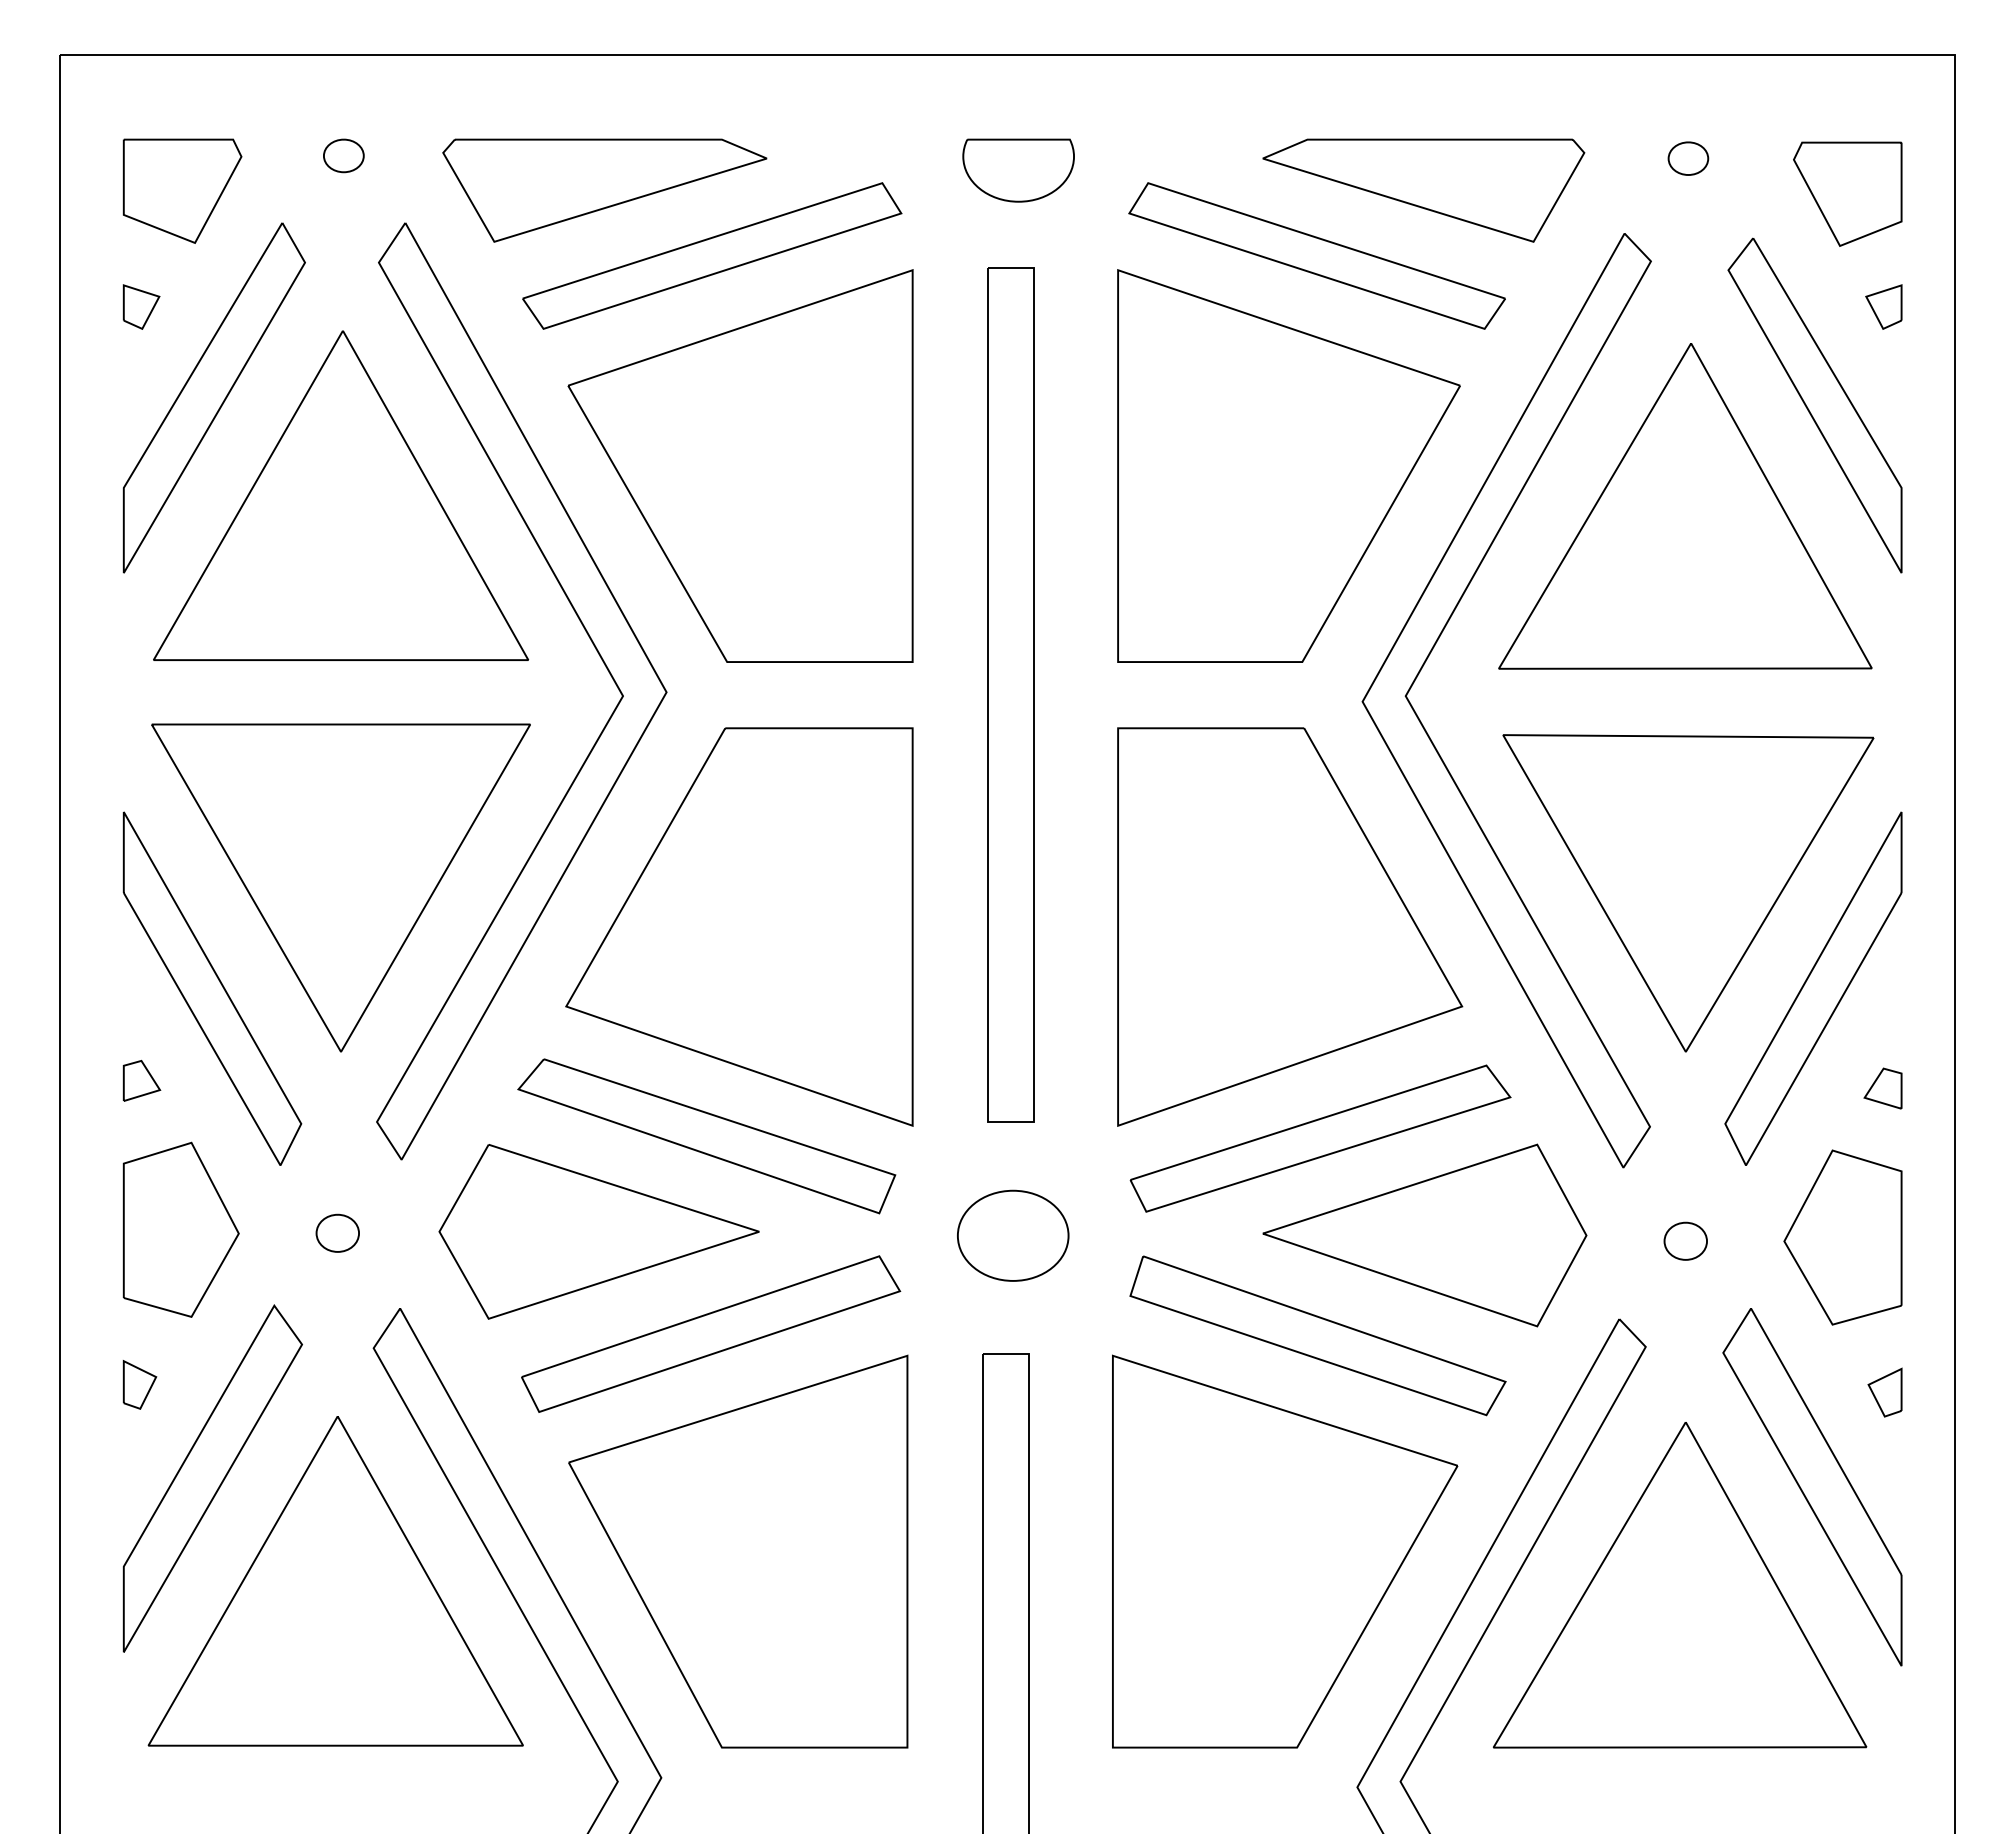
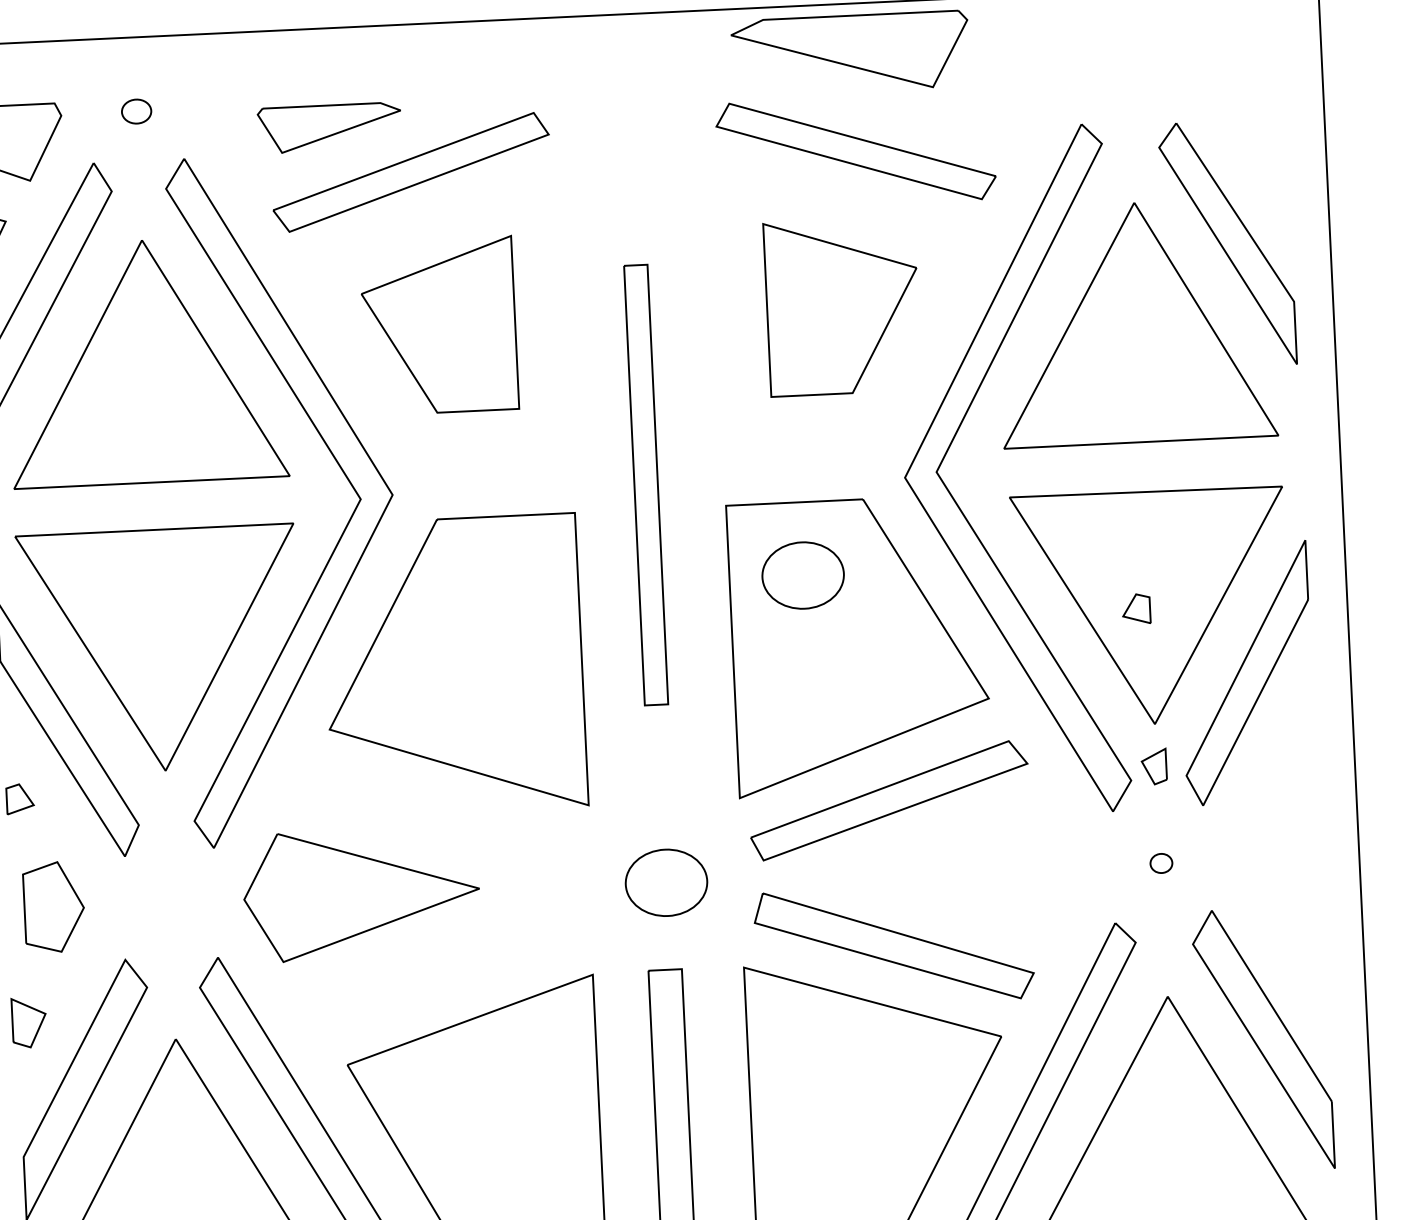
part: (1688, 158) -> (1125, 66), removed
part: (1018, 170) -> (633, 98), removed
part: (604, 190) -> (329, 127), size x0.6
part: (1423, 190) -> (850, 53), moved
part: (1847, 193) -> (1244, 87), removed
part: (1883, 306) -> (1274, 168), removed
part: (740, 465) -> (439, 325), size x0.6
part: (1288, 465) -> (842, 306), size x0.6
part: (1010, 694) -> (645, 484), size x0.7
part: (1218, 827) -> (803, 575), added
part: (1882, 1088) -> (1136, 609), moved
part: (706, 1136) -> (437, 820), removed
part: (180, 1229) -> (53, 907), size x0.7
part: (337, 1232) -> (169, 903), removed
part: (1424, 1235) -> (969, 868), removed
part: (1842, 1237) -> (1276, 855), removed
part: (1685, 1240) -> (1161, 862), size x0.7
part: (711, 1333) -> (447, 965), removed
part: (139, 1384) -> (28, 1022), size x1.4
part: (1884, 1392) -> (1153, 766), moved

